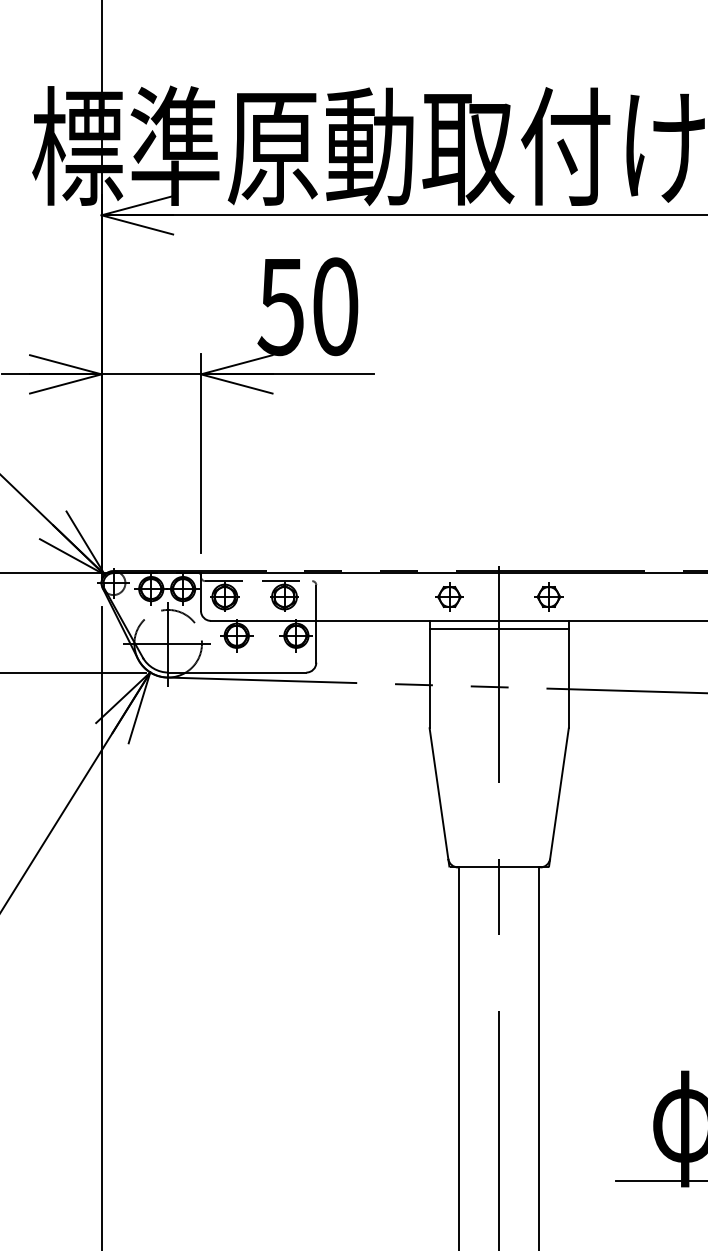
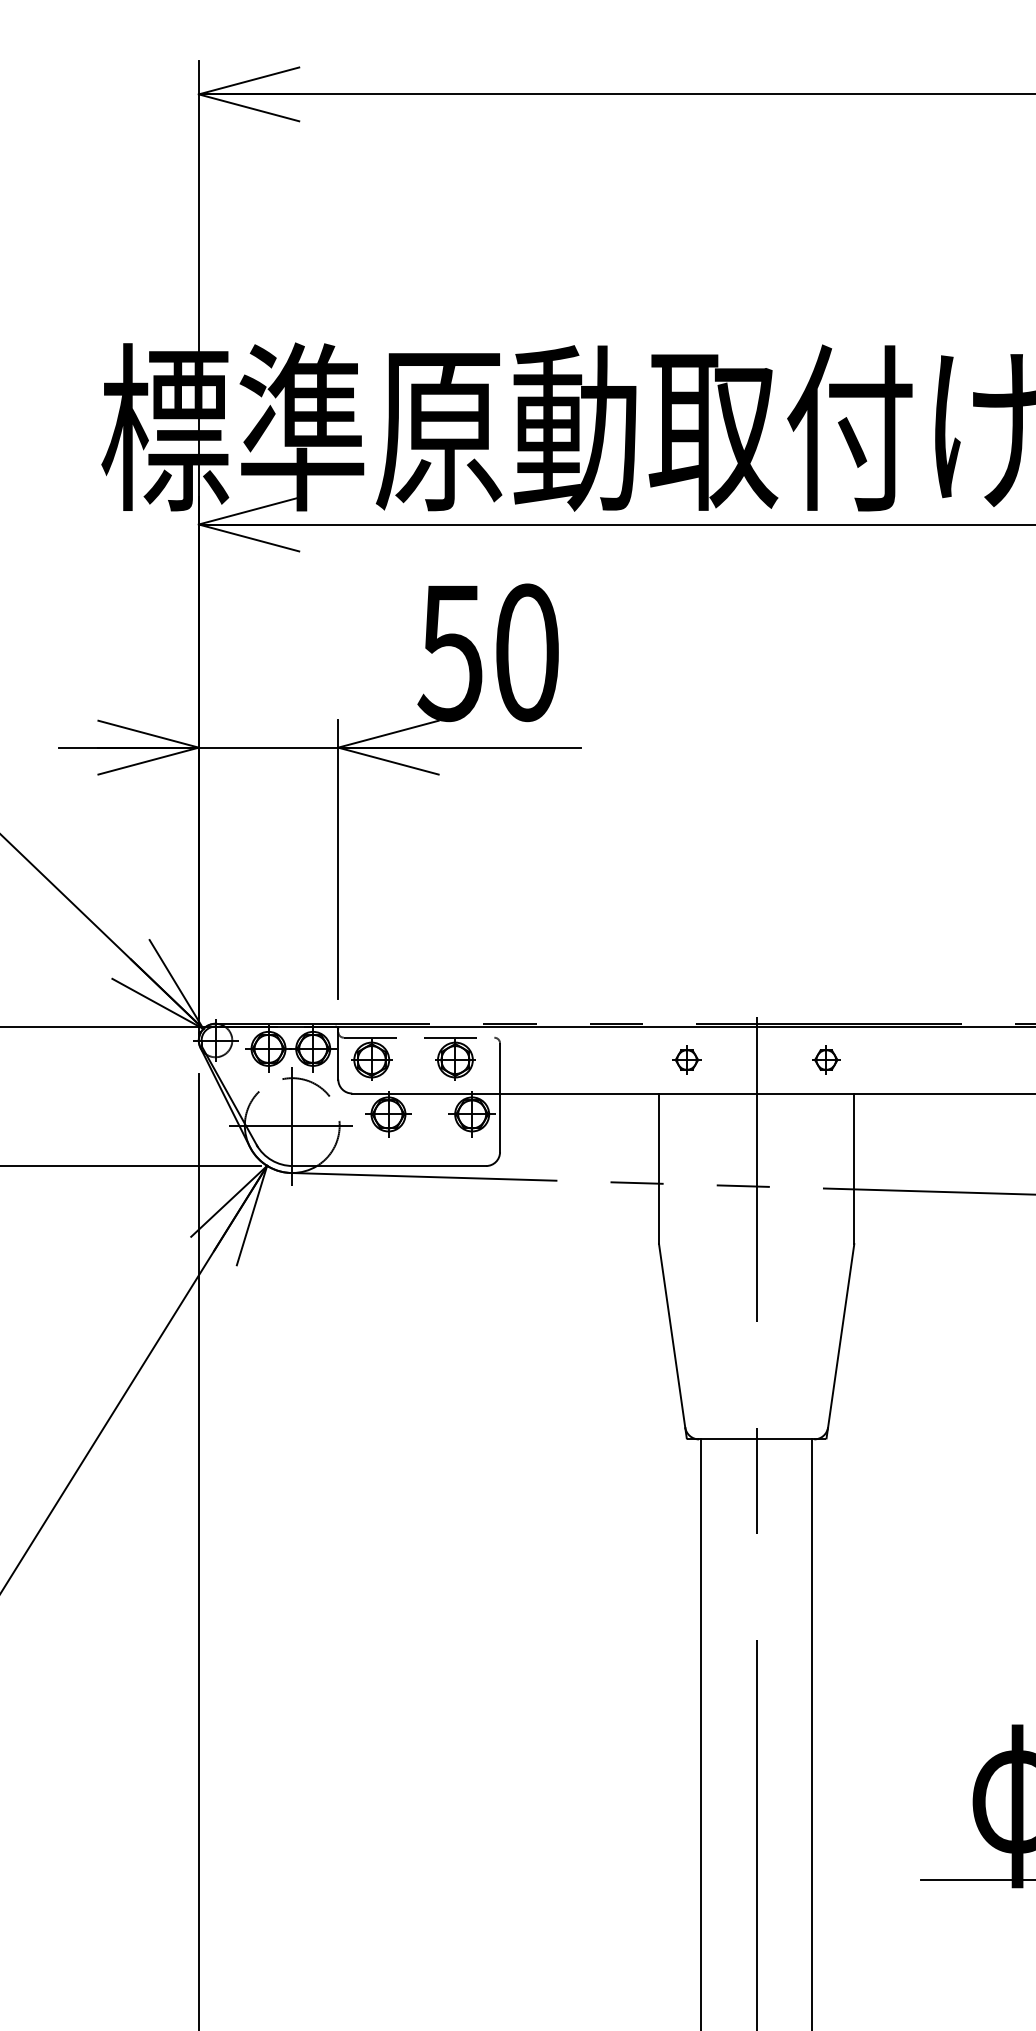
part: (449, 596) -> (686, 1059), size x0.7
part: (548, 596) -> (825, 1059), size x0.7
line: (499, 628) -> (756, 1104), removed

